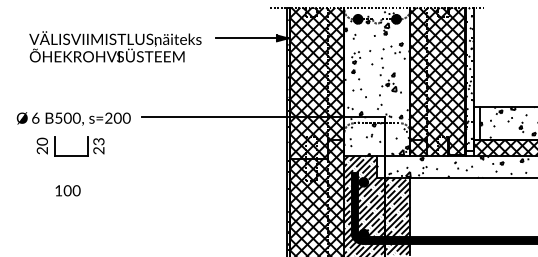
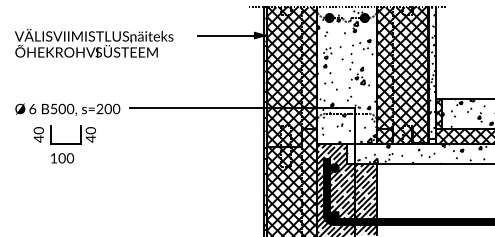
text: (115, 46) -> (94, 43), moved
hatch: (476, 122) -> (438, 112), added
text: (98, 145) -> (90, 134), 23 -> 40
text: (41, 150) -> (38, 138), 20 -> 40
text: (67, 190) -> (61, 158), moved

